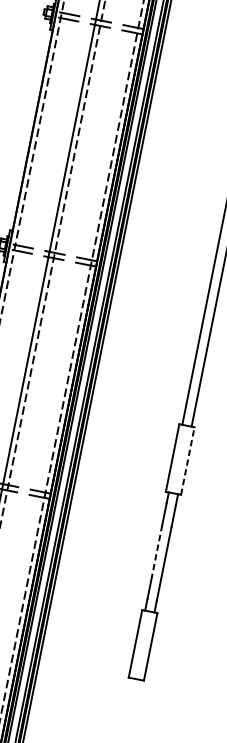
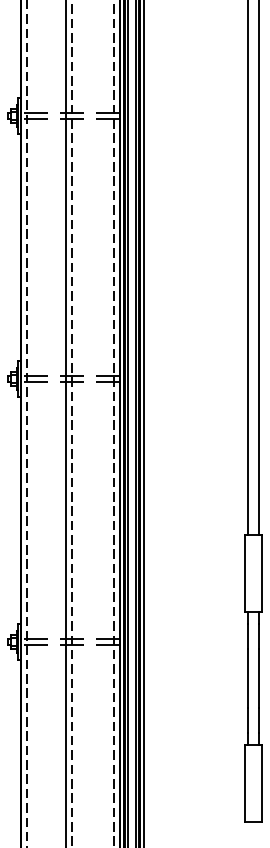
line: (188, 460) -> (262, 572), dashed -> solid
line: (157, 551) -> (248, 678), dashed -> solid

